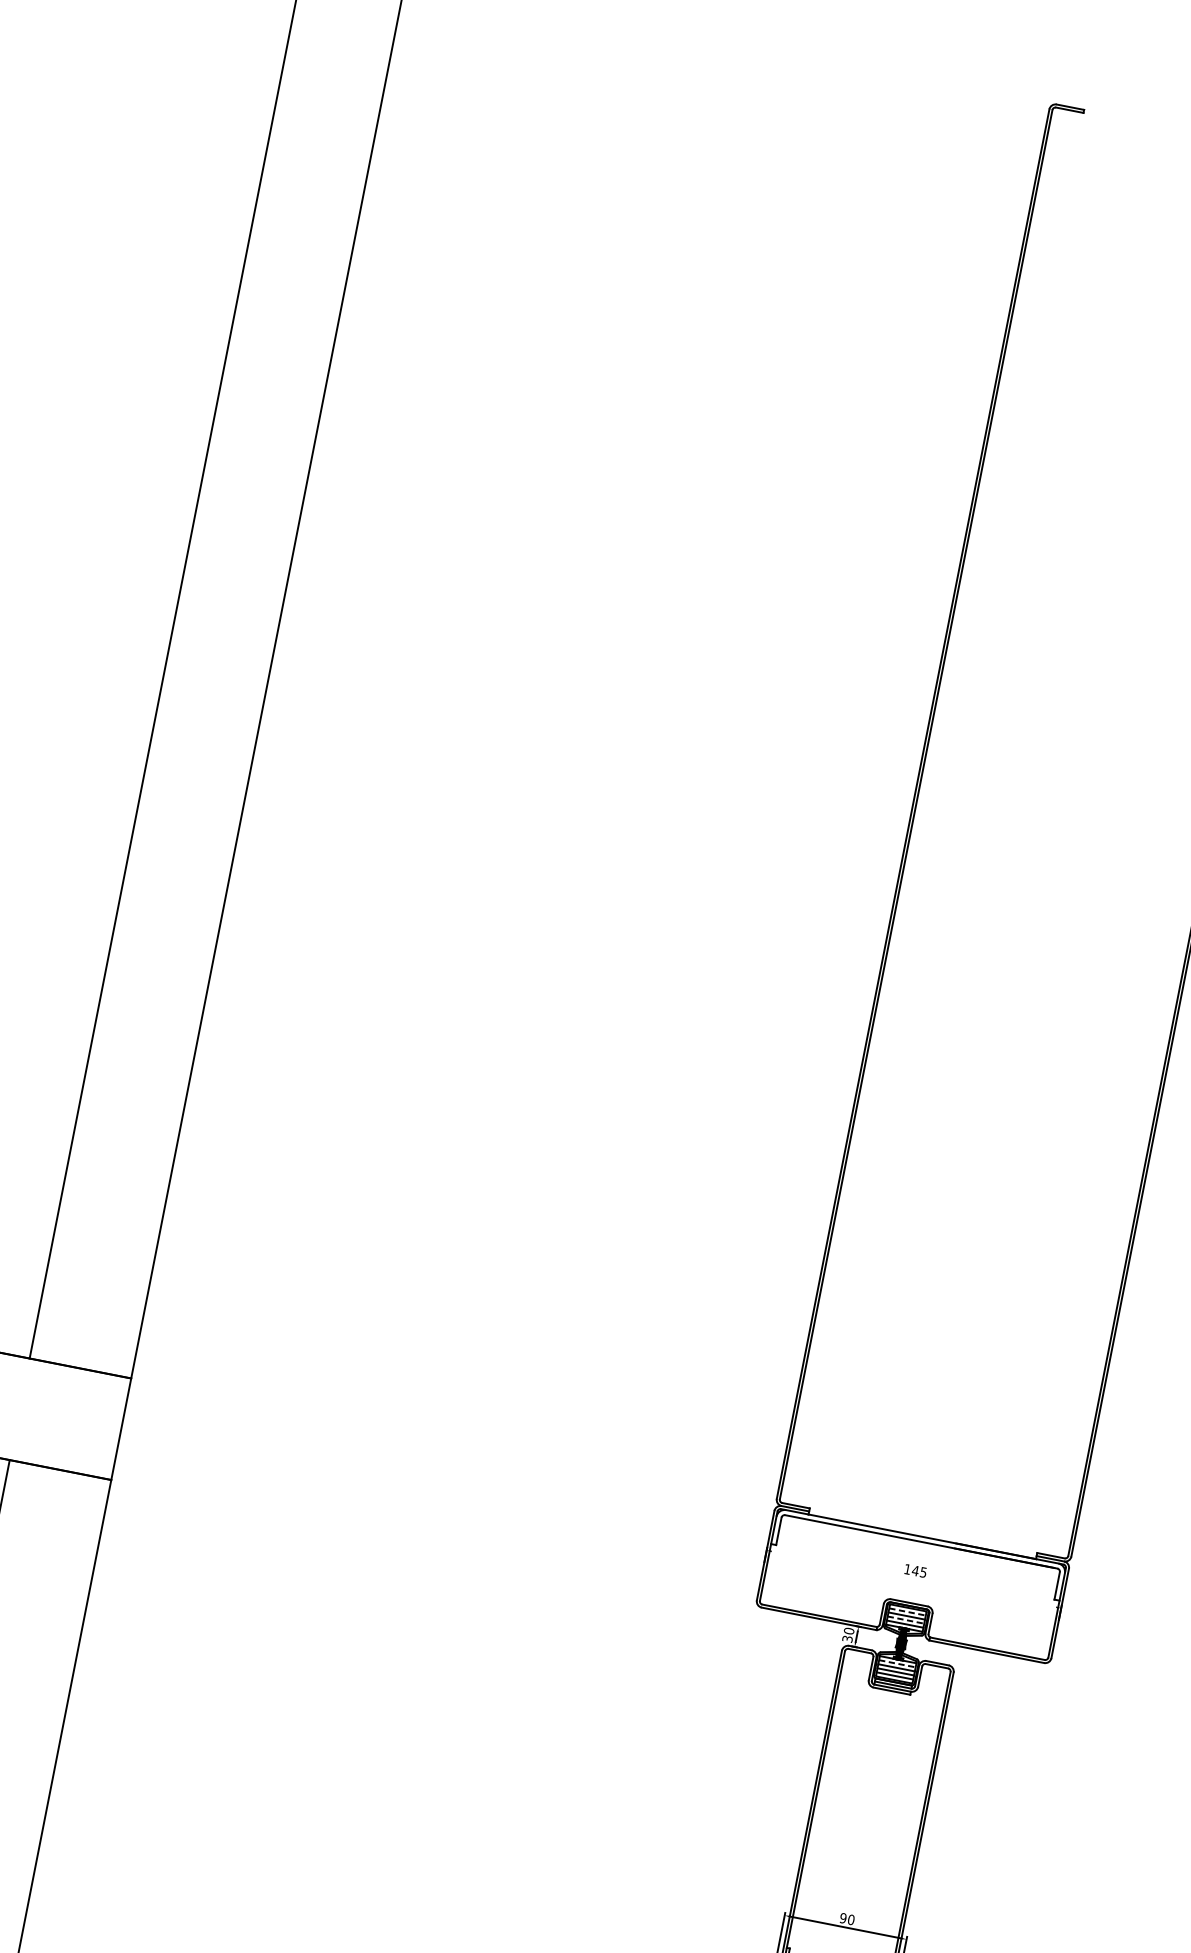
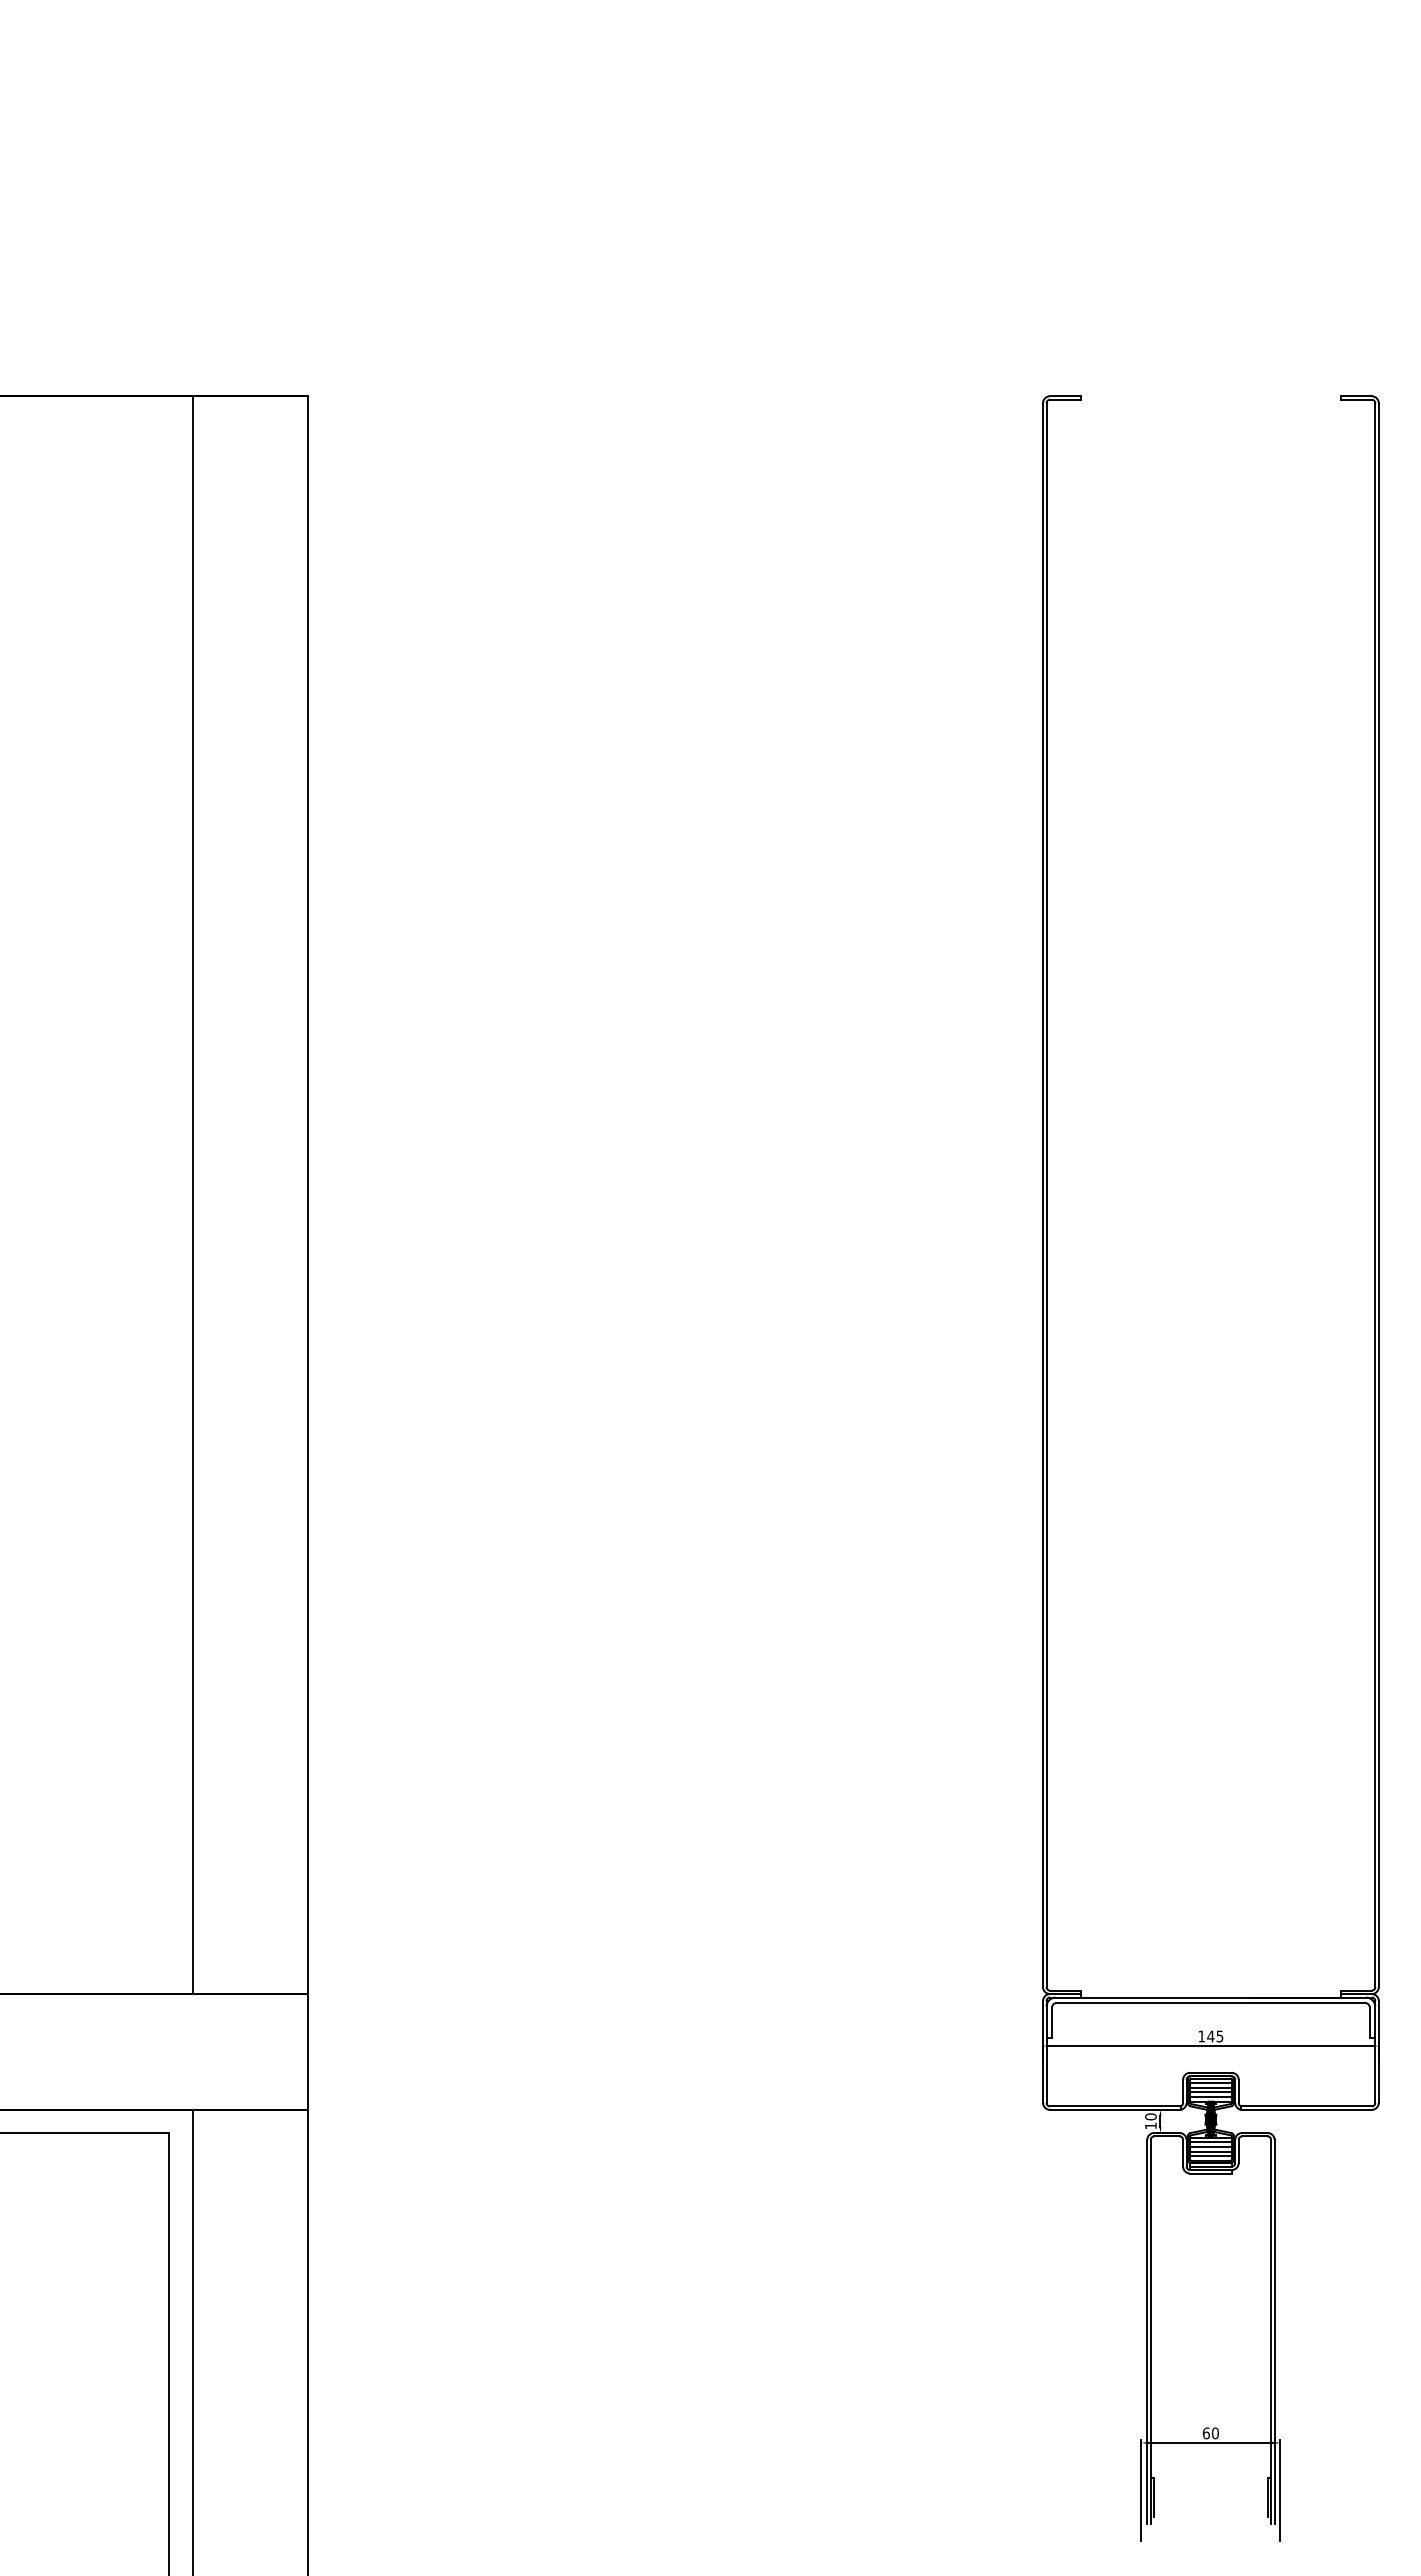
line: (913, 1579) -> (1210, 2046), added
line: (907, 1612) -> (1210, 2083), dashed -> solid
line: (905, 1620) -> (1210, 2092), dashed -> solid
text: (847, 1638) -> (1150, 2125), 30 -> 10
line: (897, 1663) -> (1210, 2142), dashed -> solid
text: (842, 1918) -> (1205, 2433), 90 -> 60

